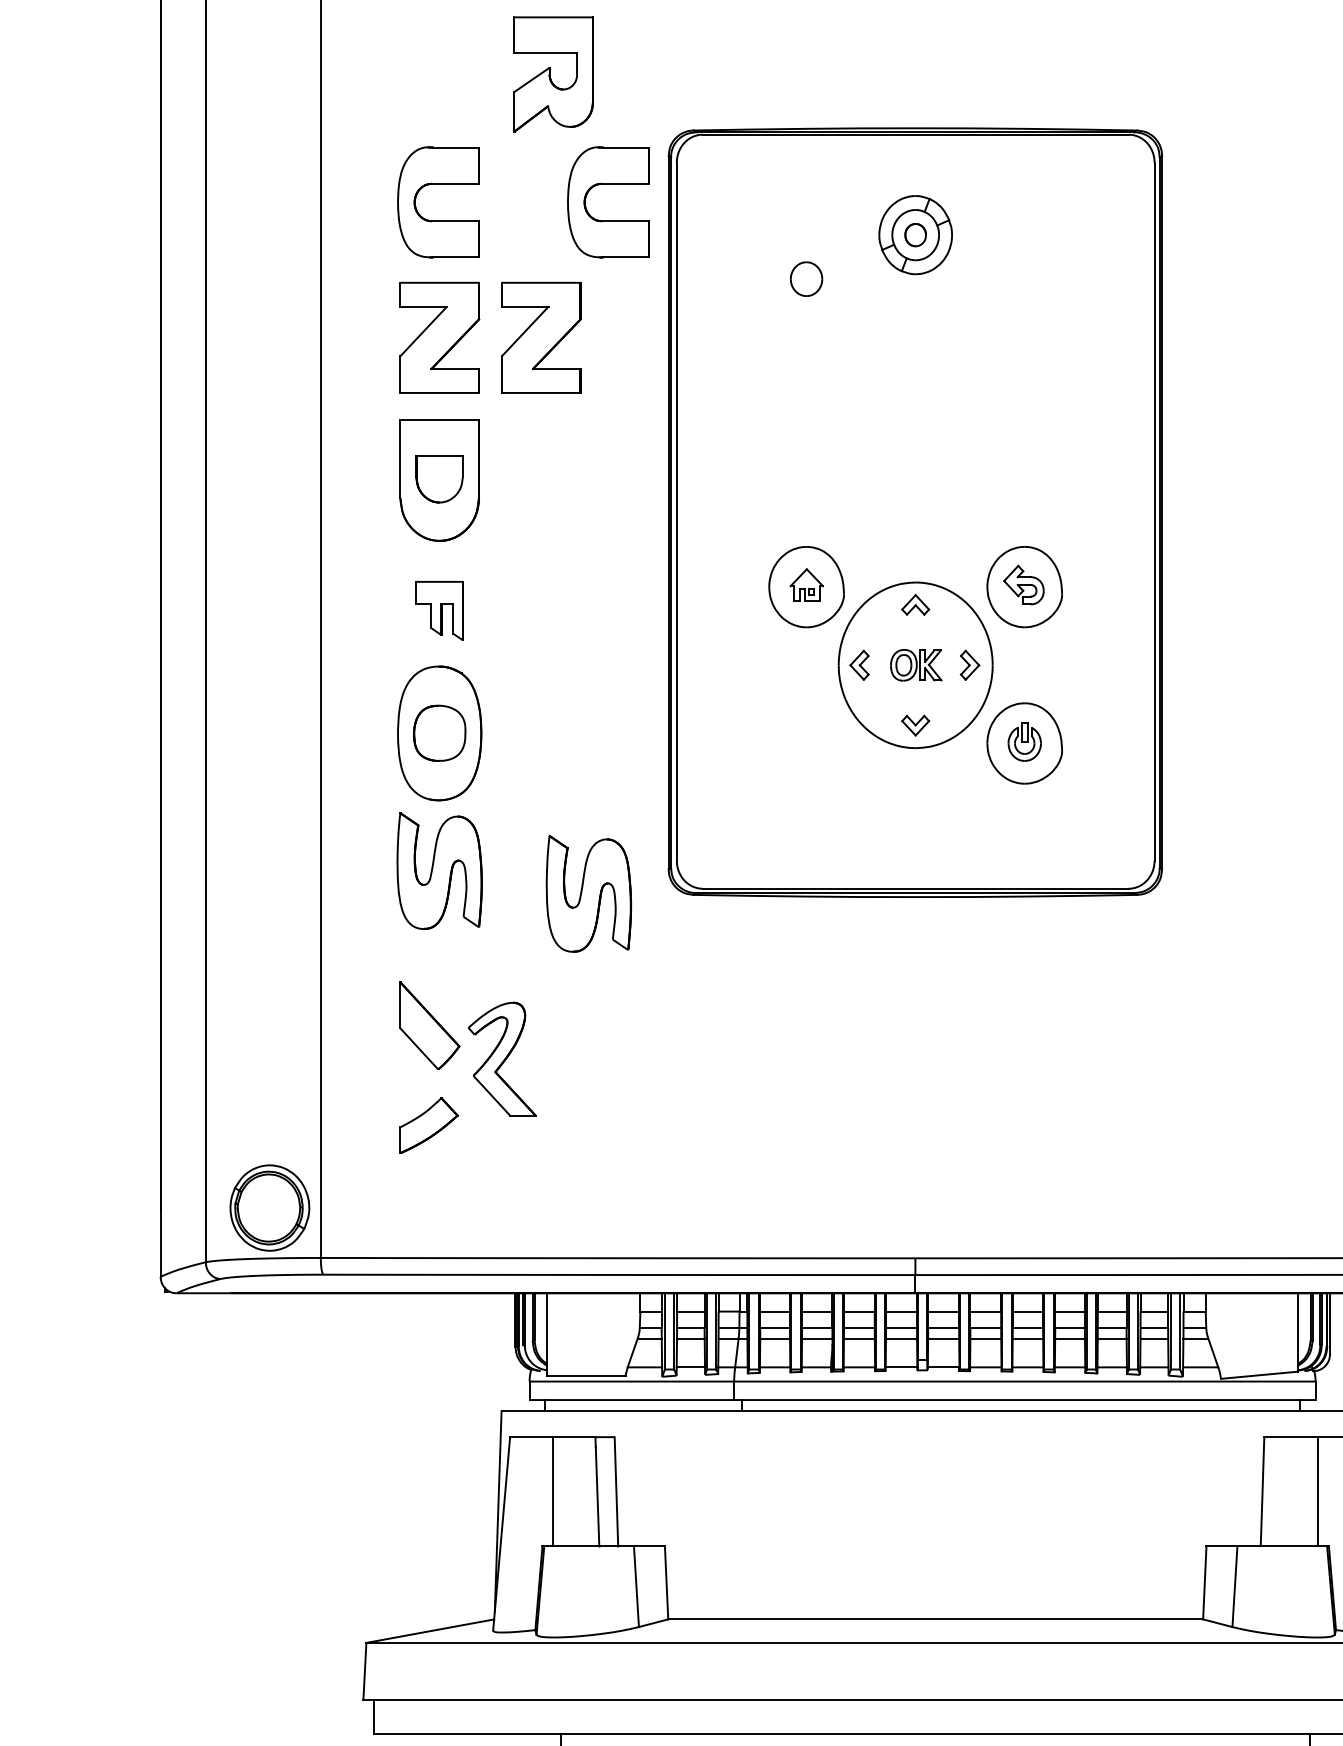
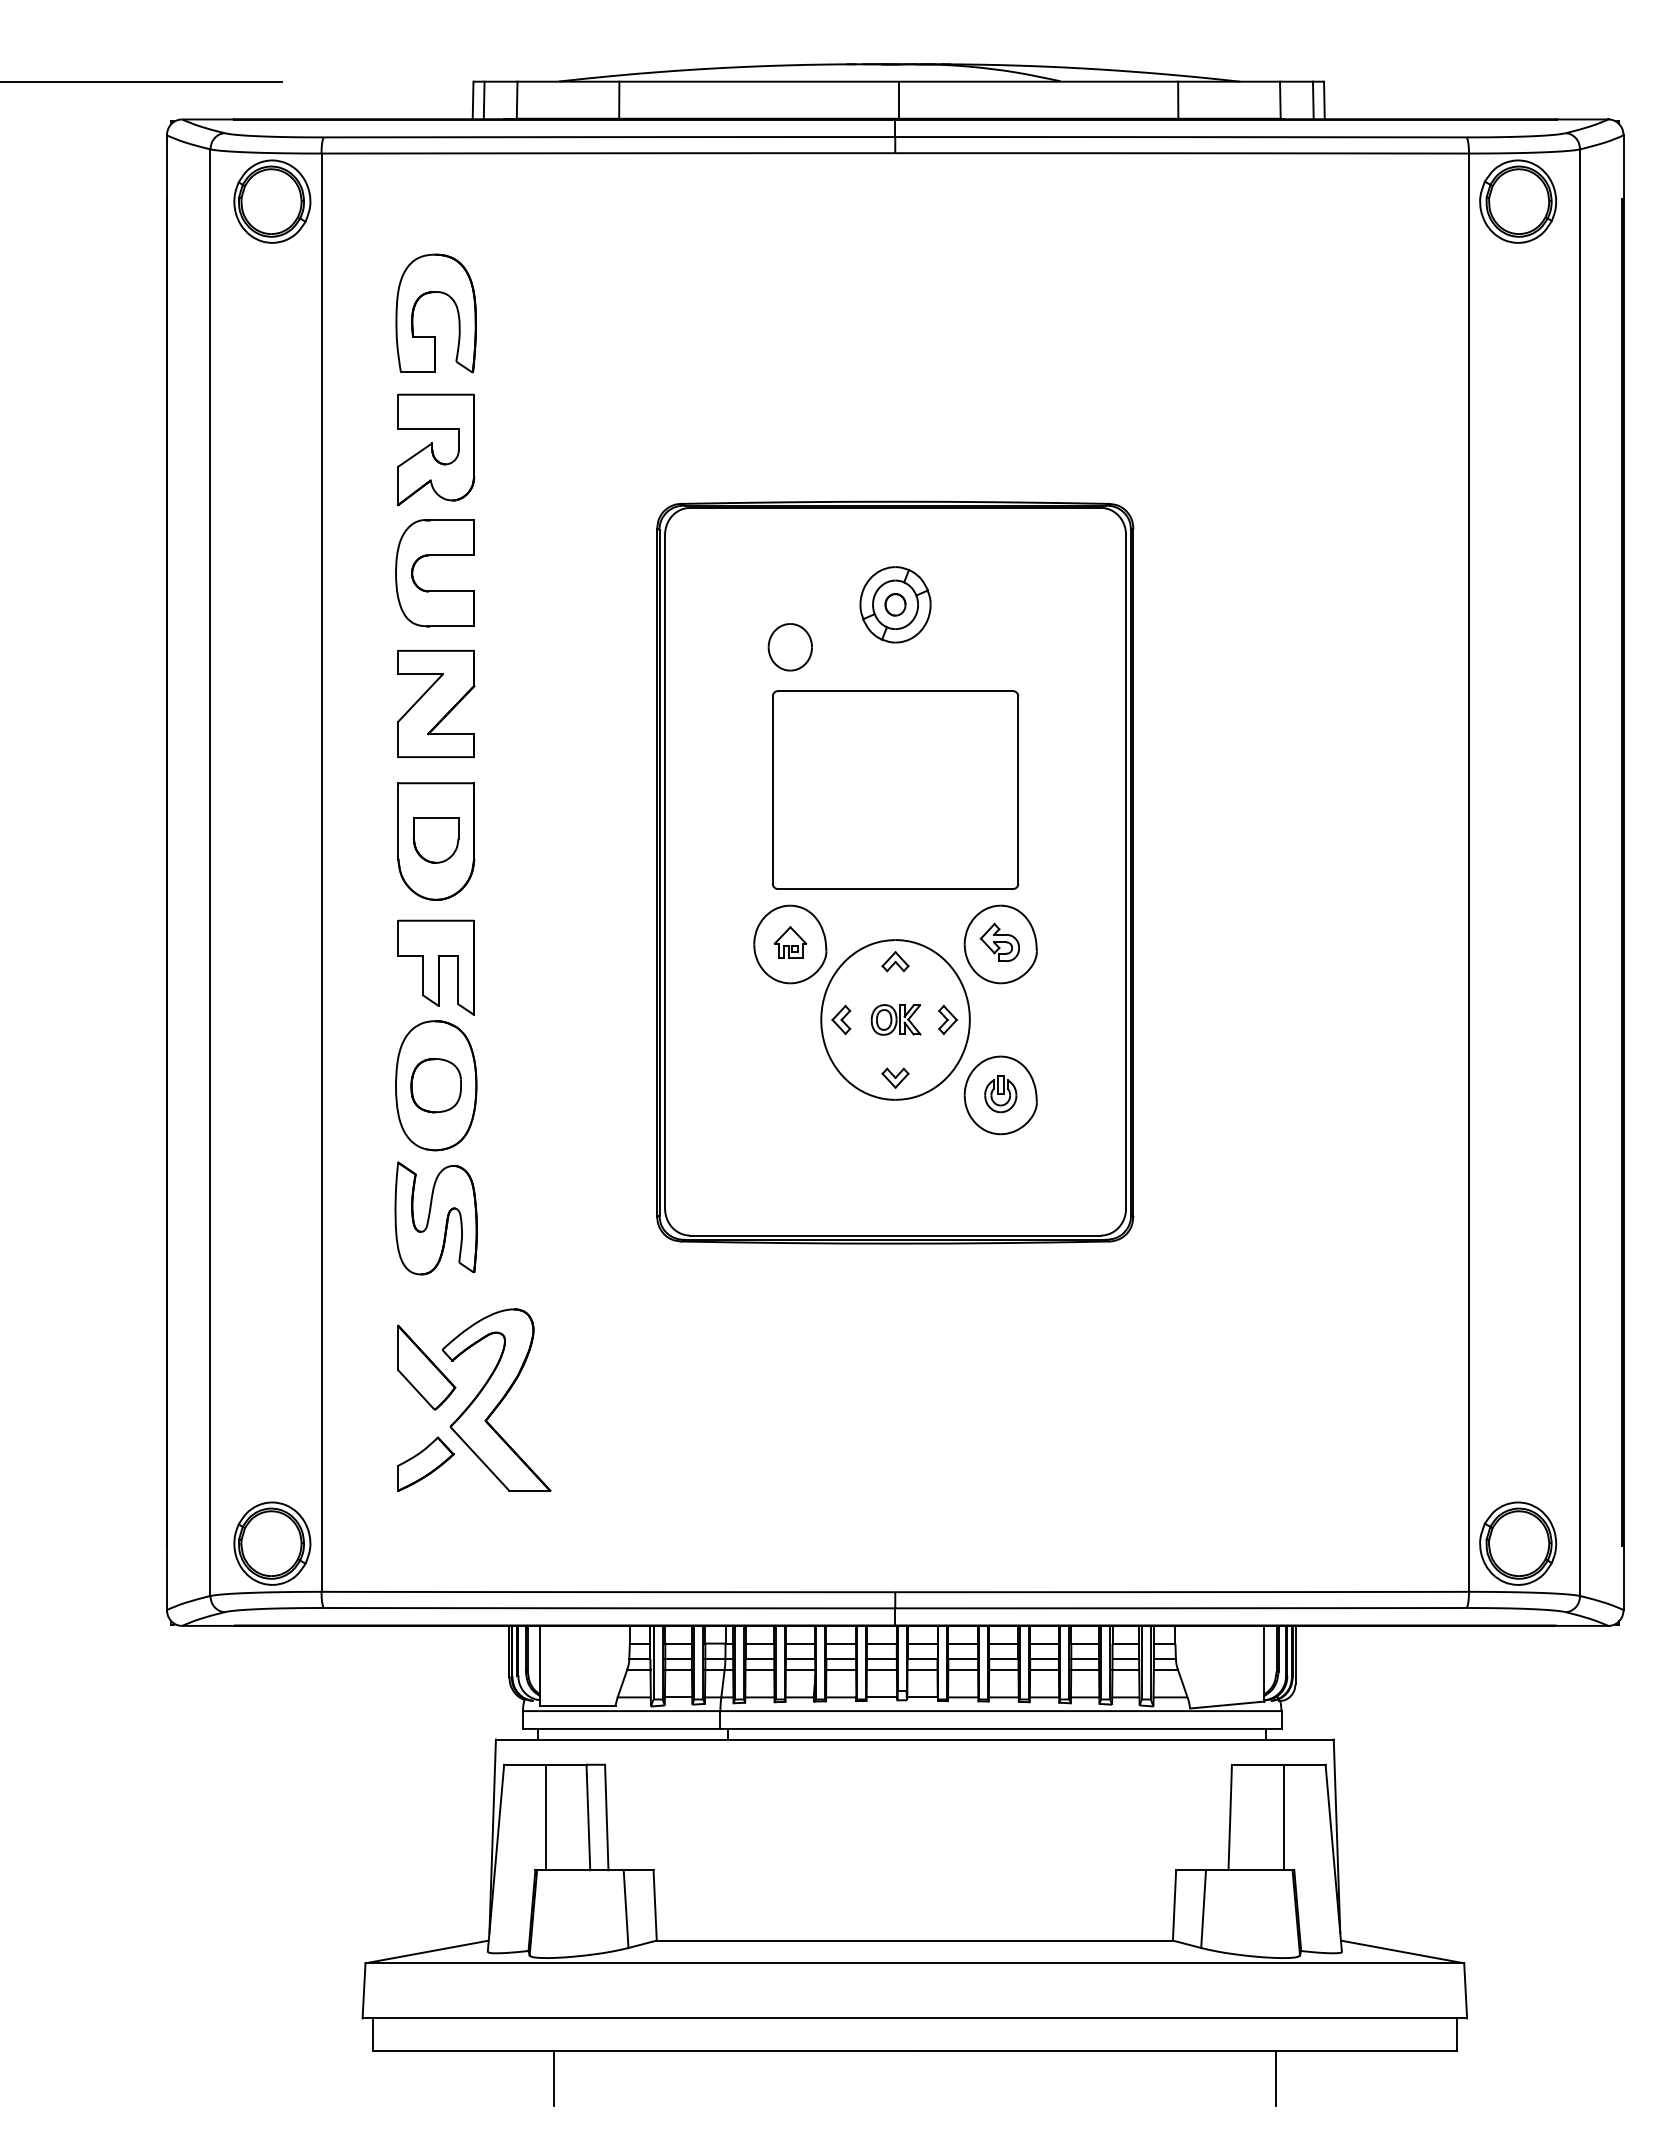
part: (553, 74) -> (436, 449), moved
part: (607, 220) -> (598, 590), removed
part: (805, 279) -> (789, 647), size x1.43
part: (541, 337) -> (534, 703), removed
part: (915, 426) -> (895, 789), added
part: (438, 610) -> (435, 967), size x1.67
part: (588, 893) -> (579, 1240), removed
part: (502, 1058) -> (496, 1399), size x1.67

